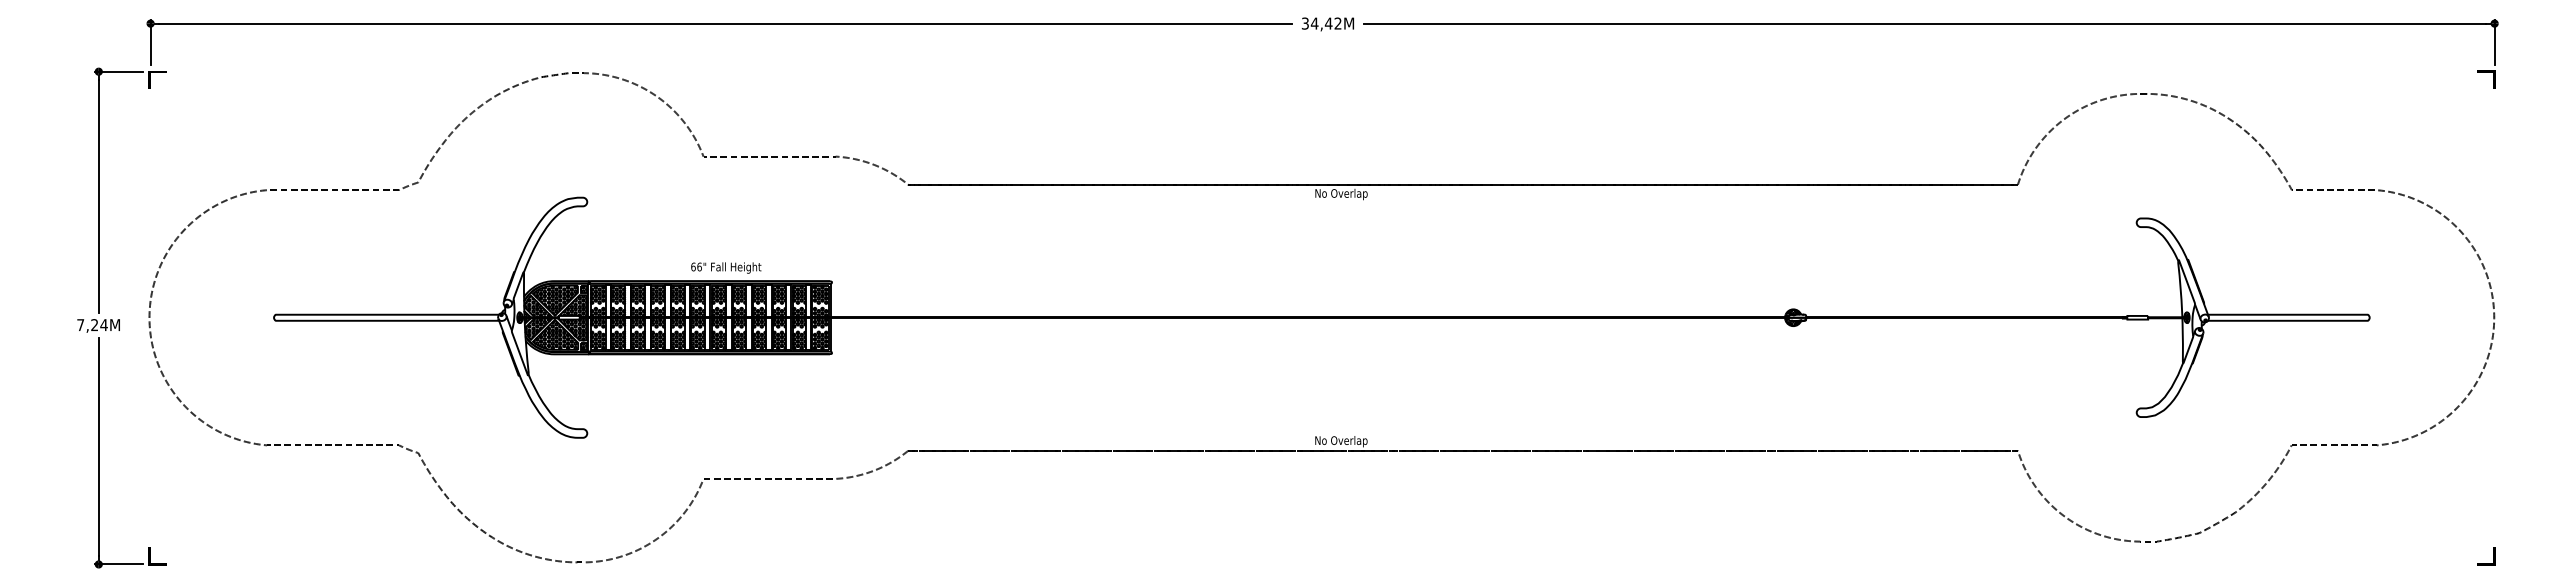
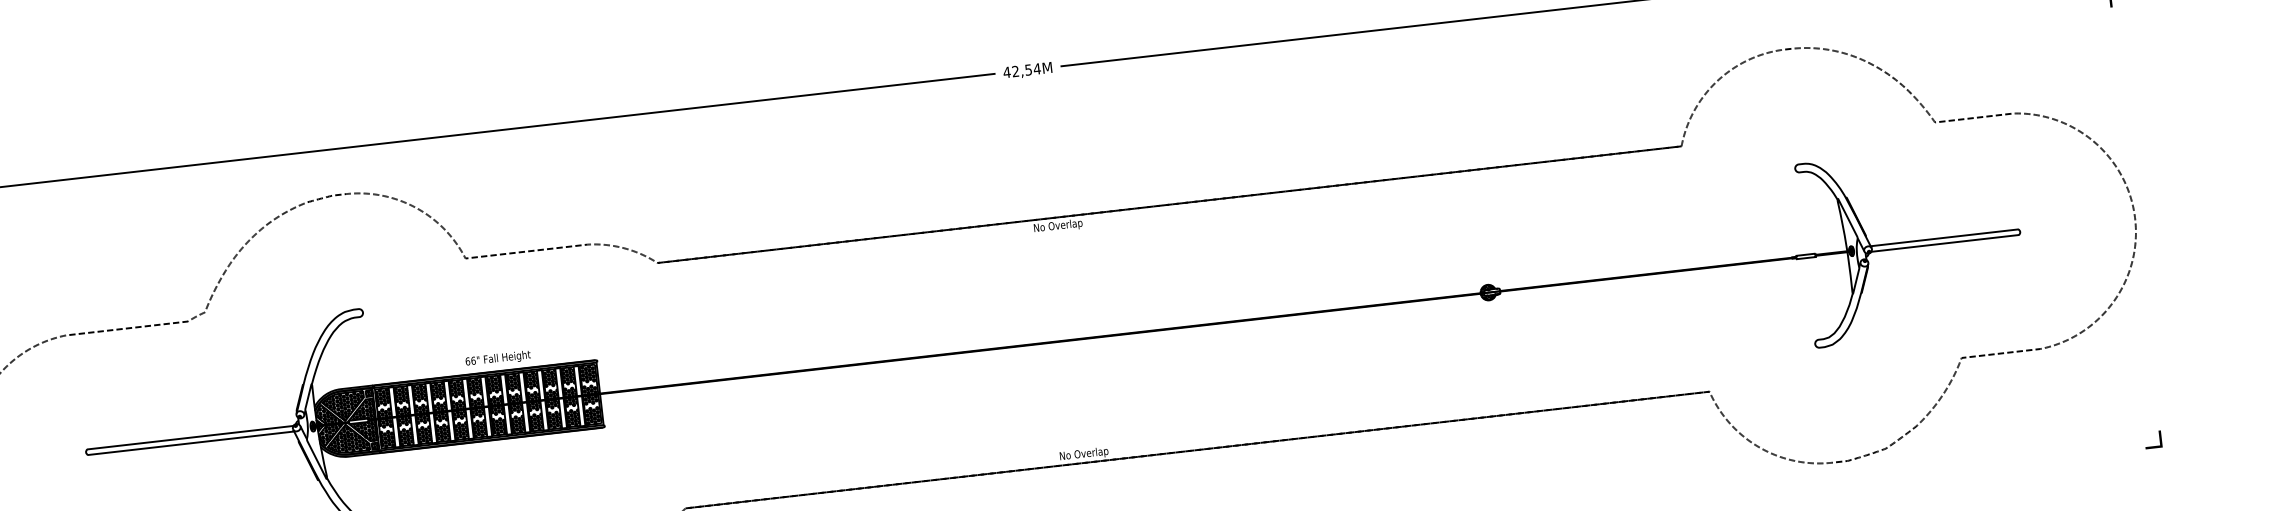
text: (1321, 23) -> (1021, 70), 34,42M -> 42,54M

